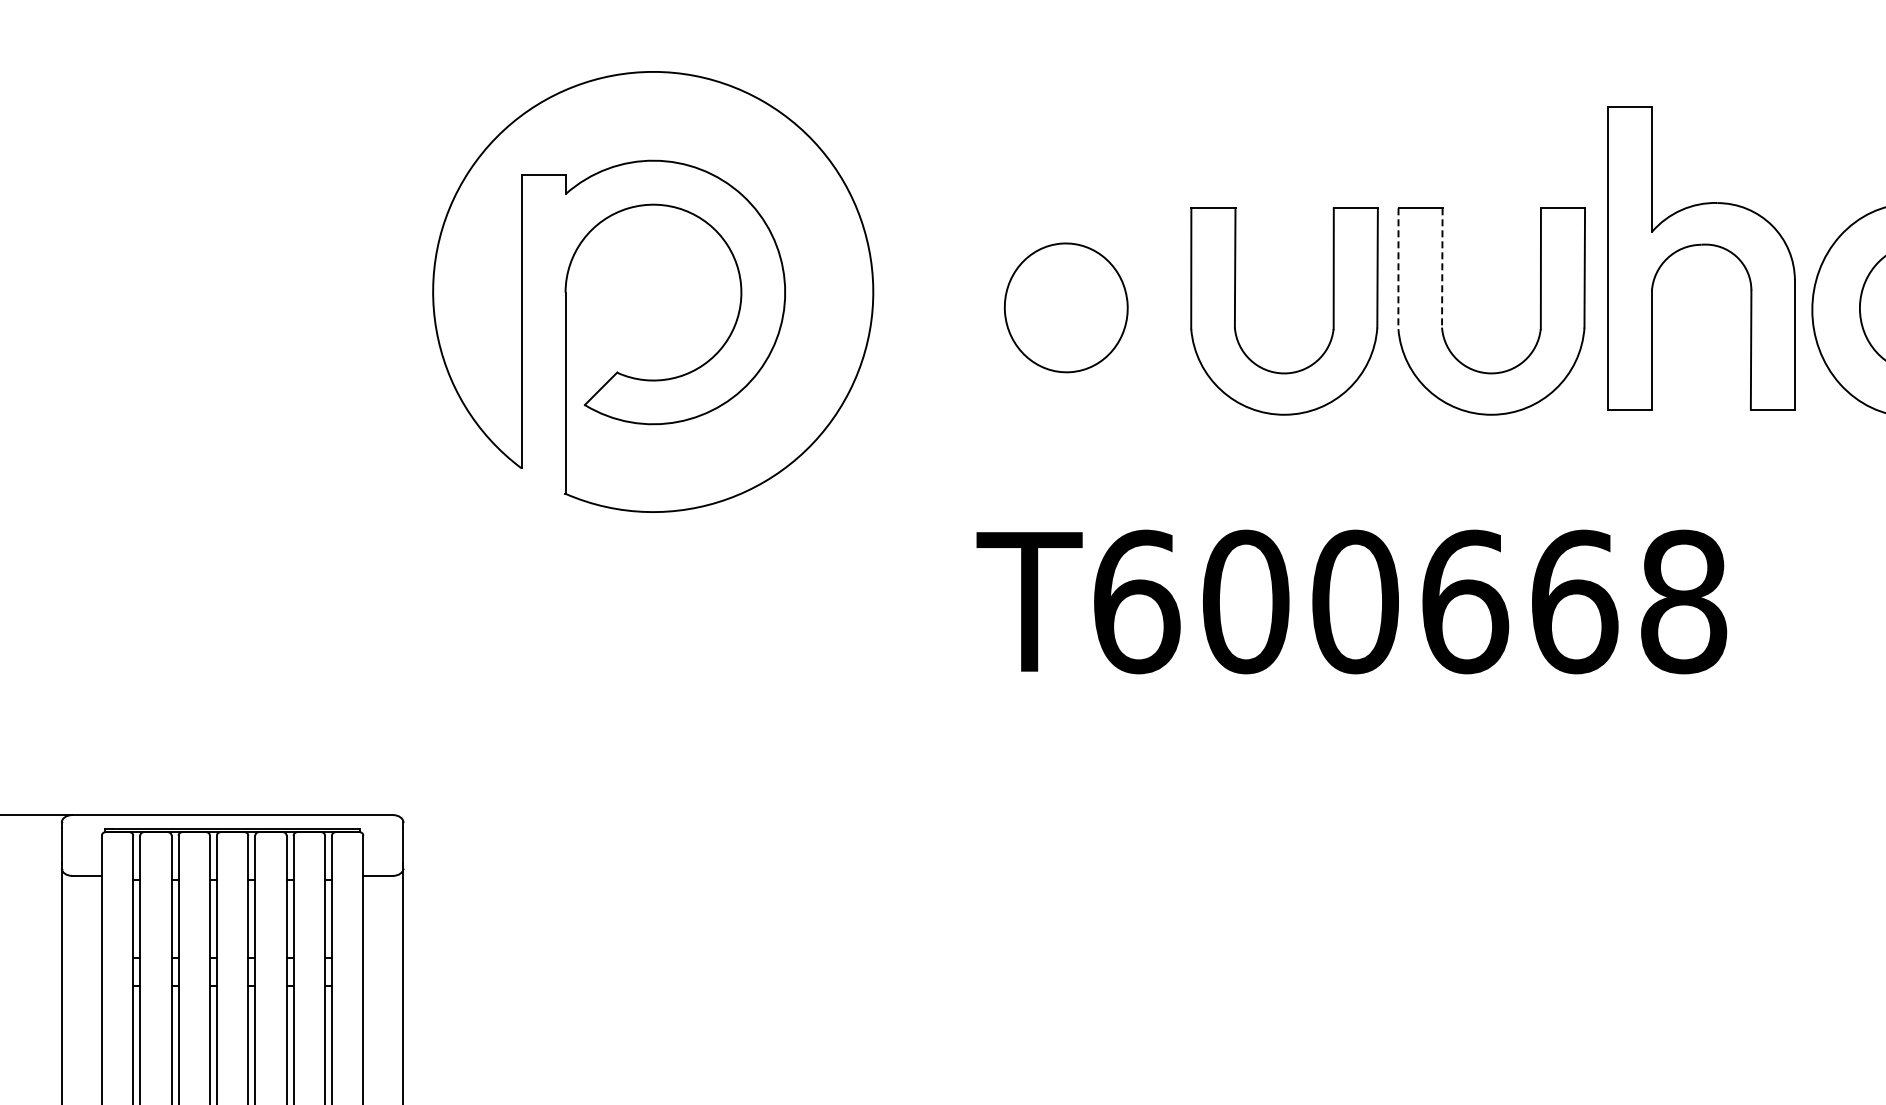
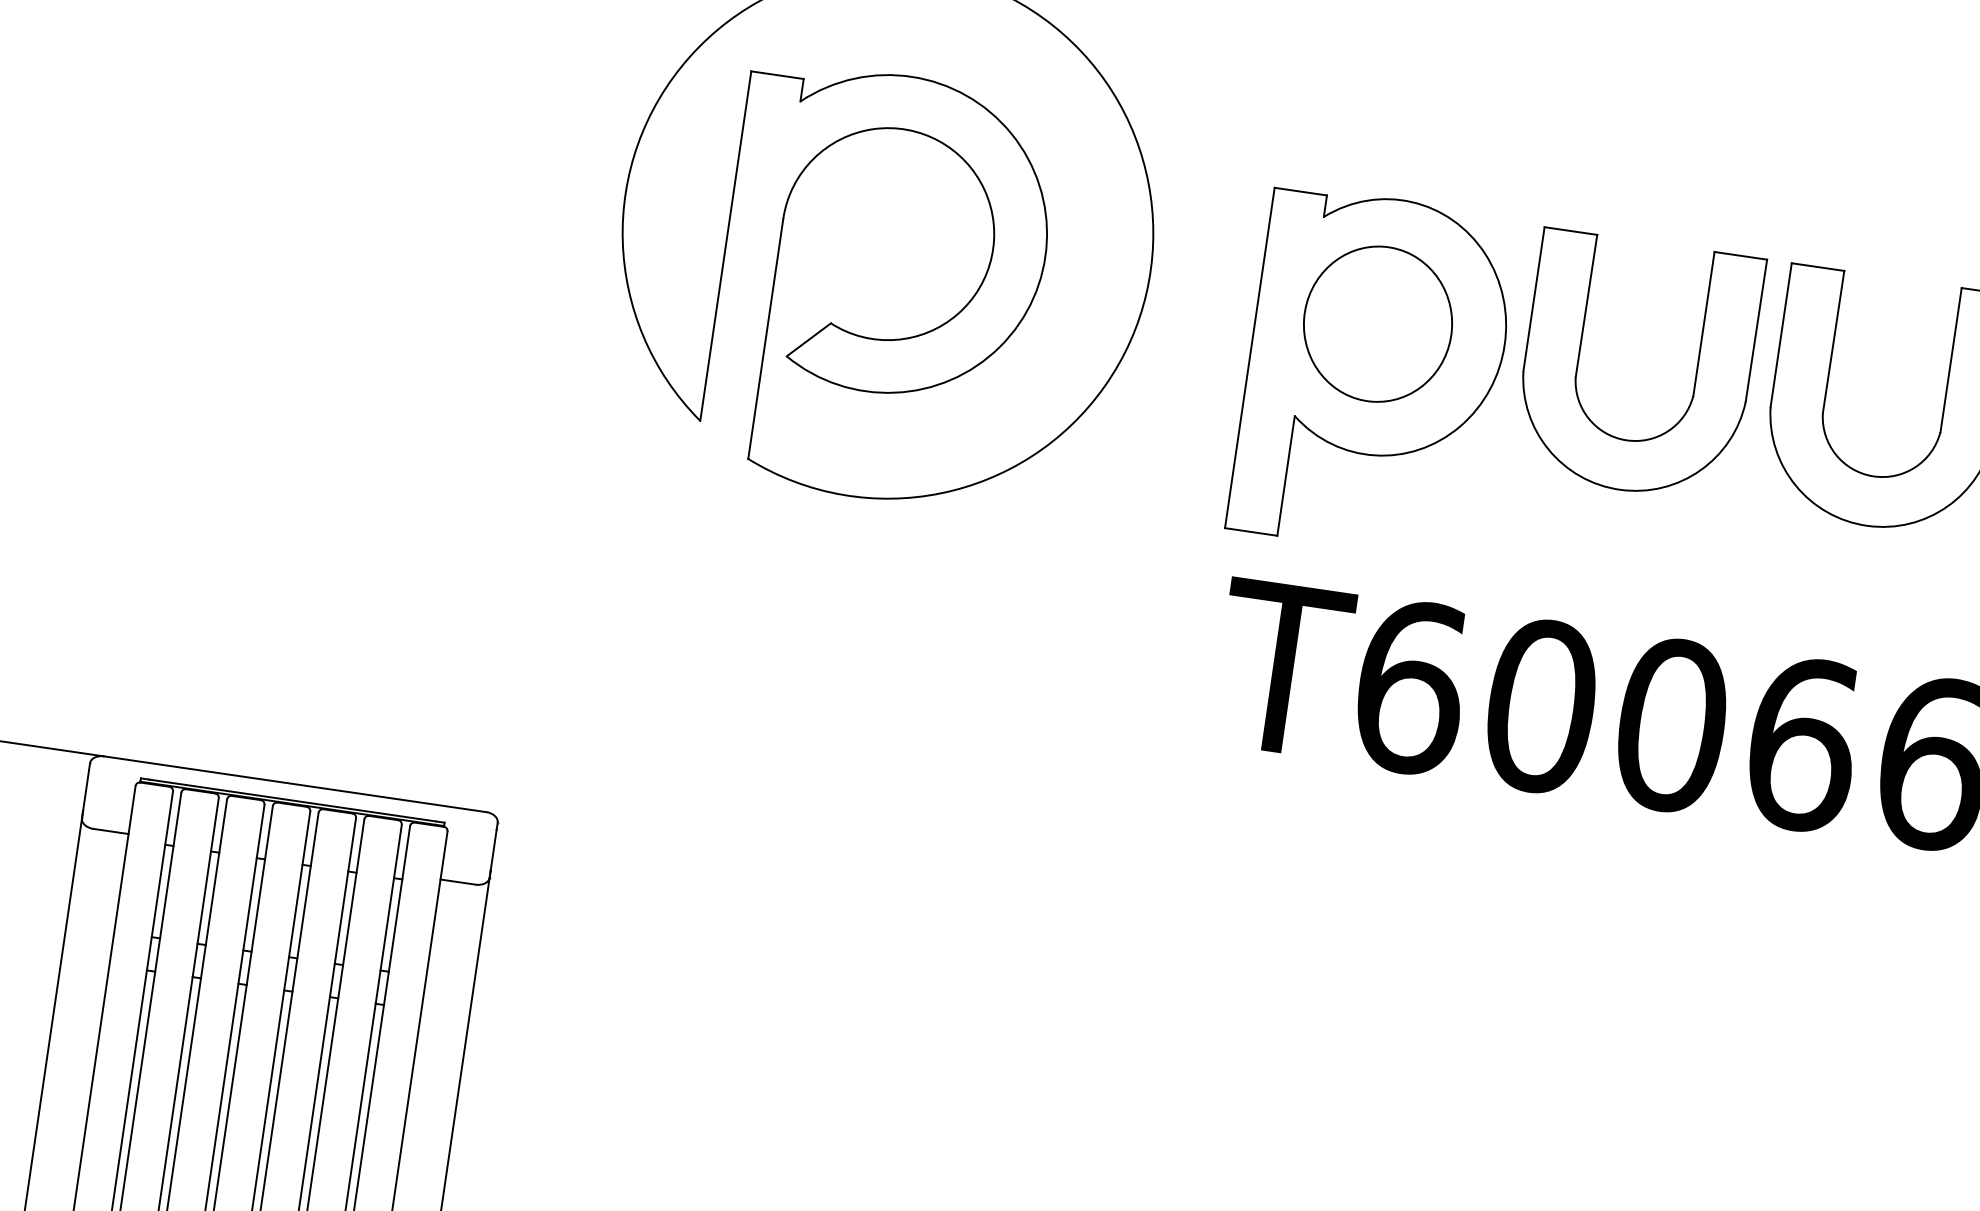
line: (1442, 267) -> (1833, 341), dashed -> solid
line: (1398, 269) -> (1781, 336), dashed -> solid
part: (1068, 348) -> (1373, 373), added

